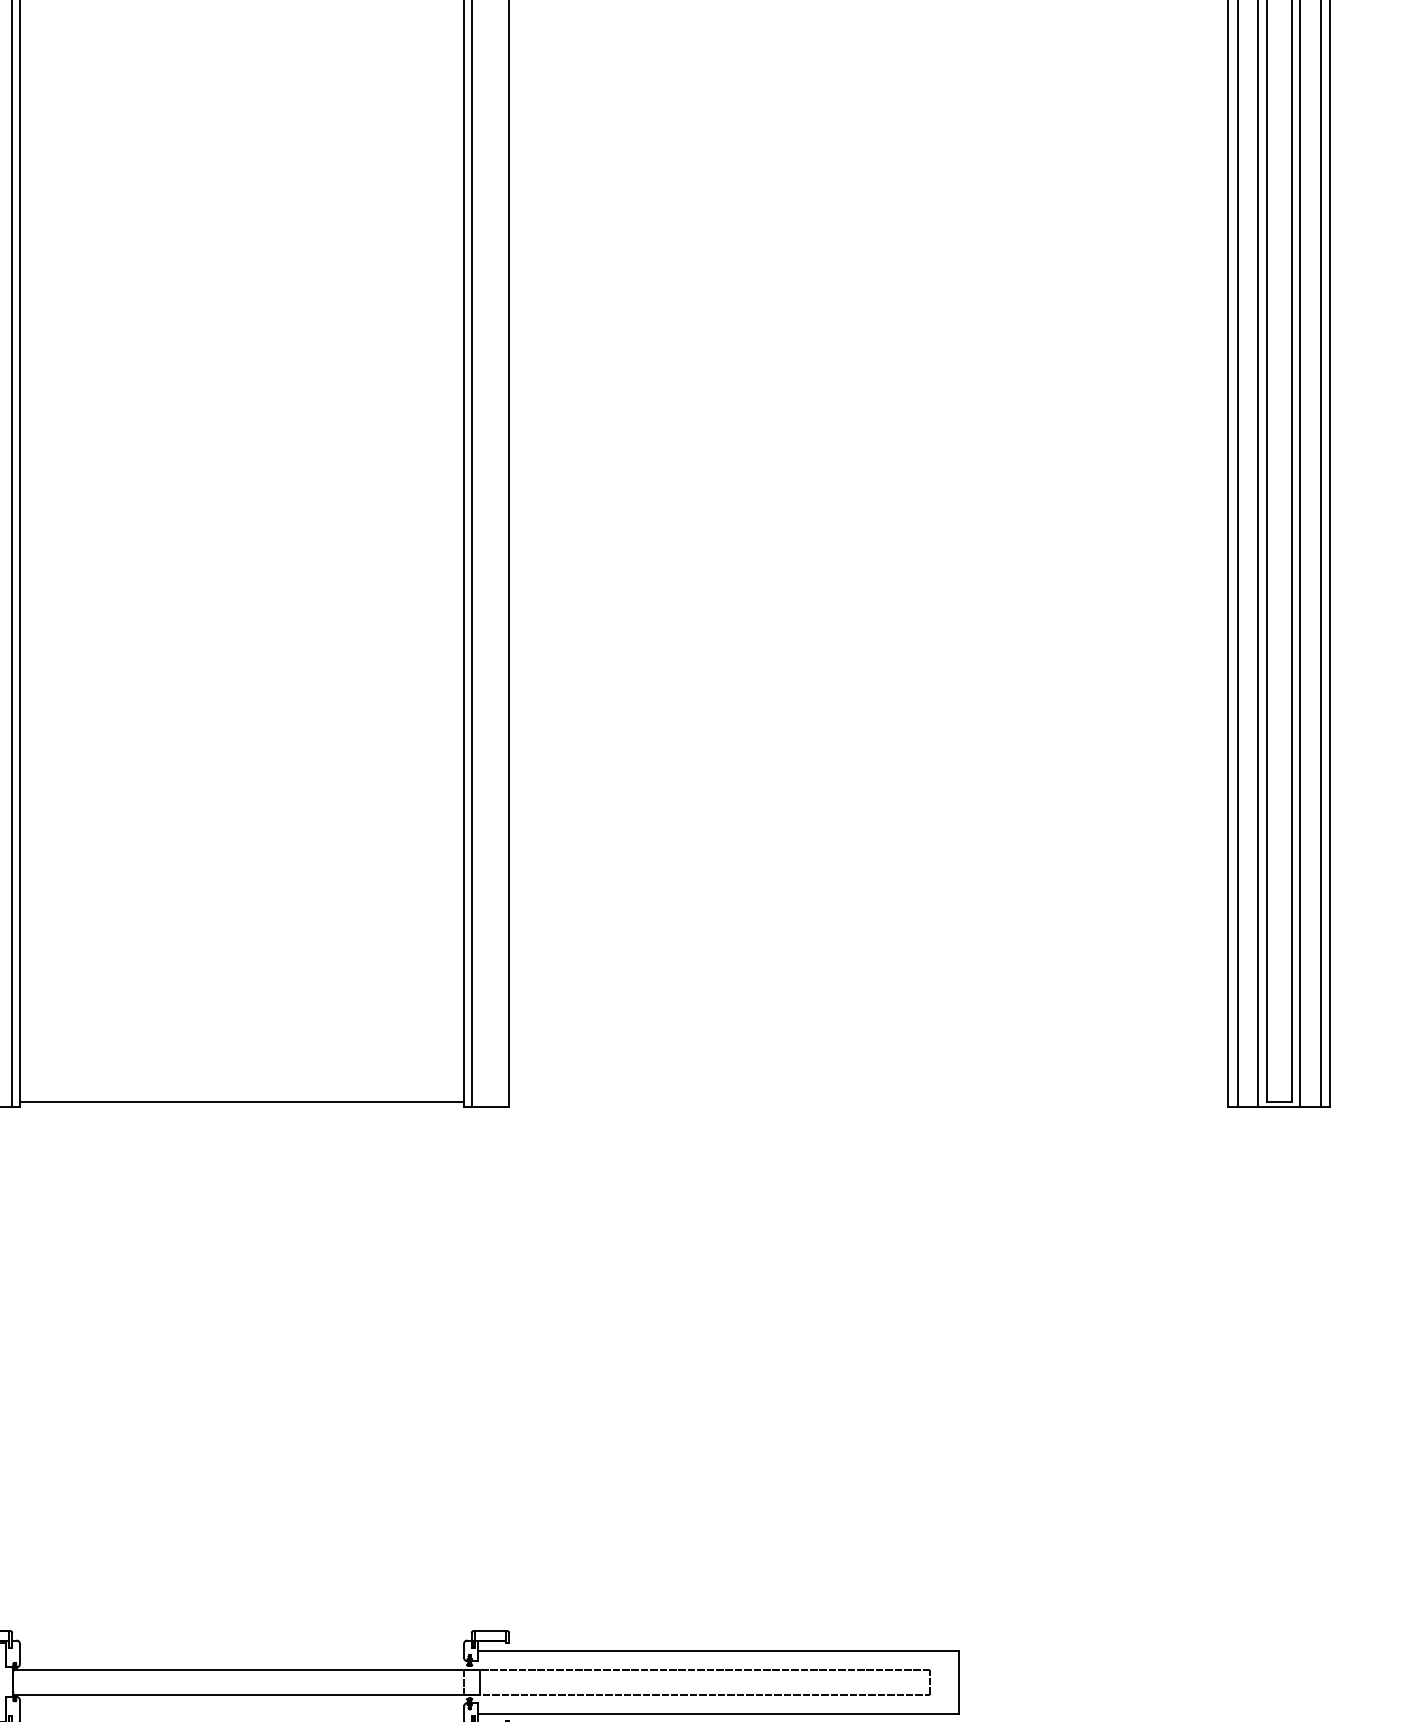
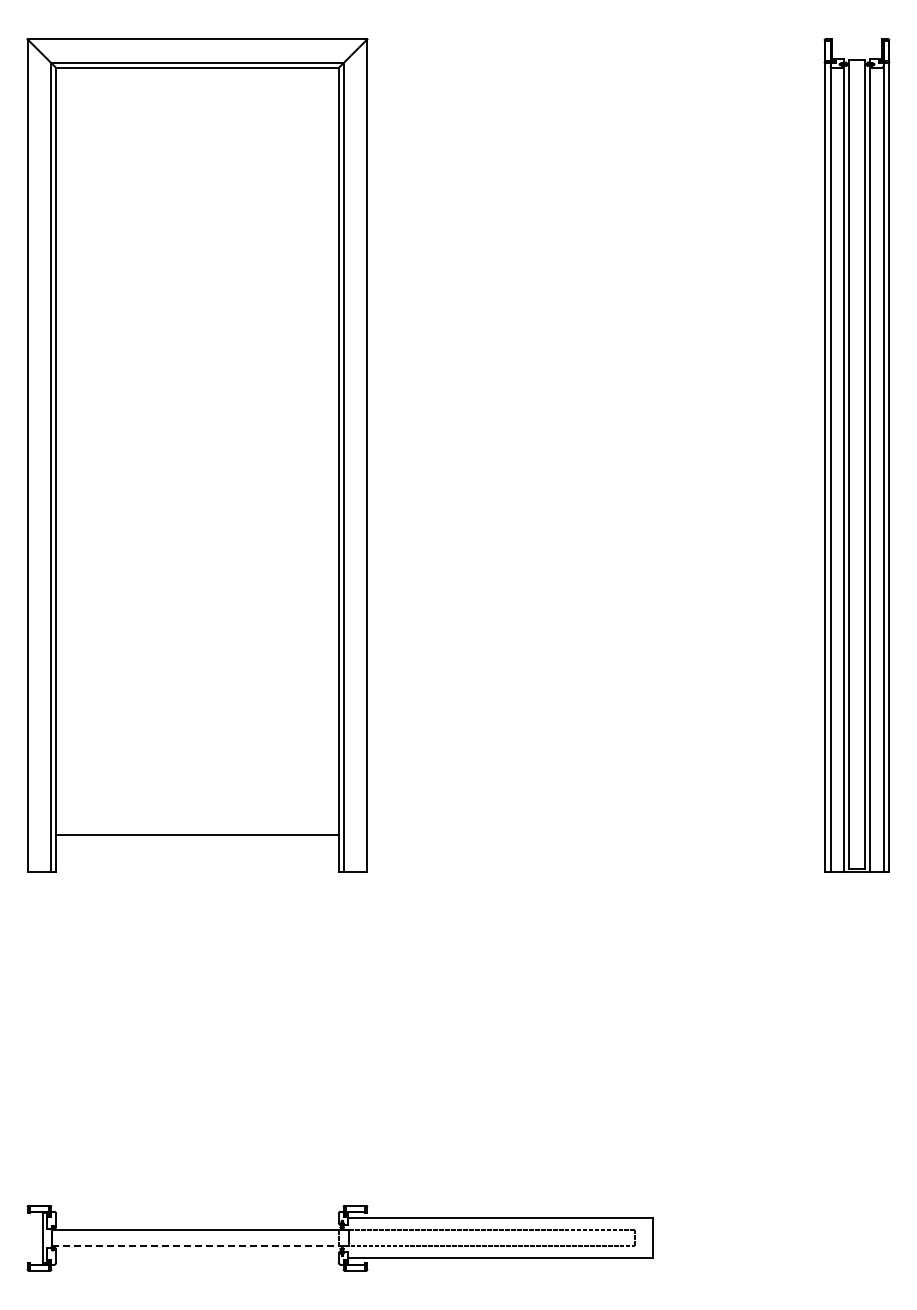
line: (242, 1102) -> (197, 835), moved
line: (246, 1695) -> (200, 1246), solid -> dashed

